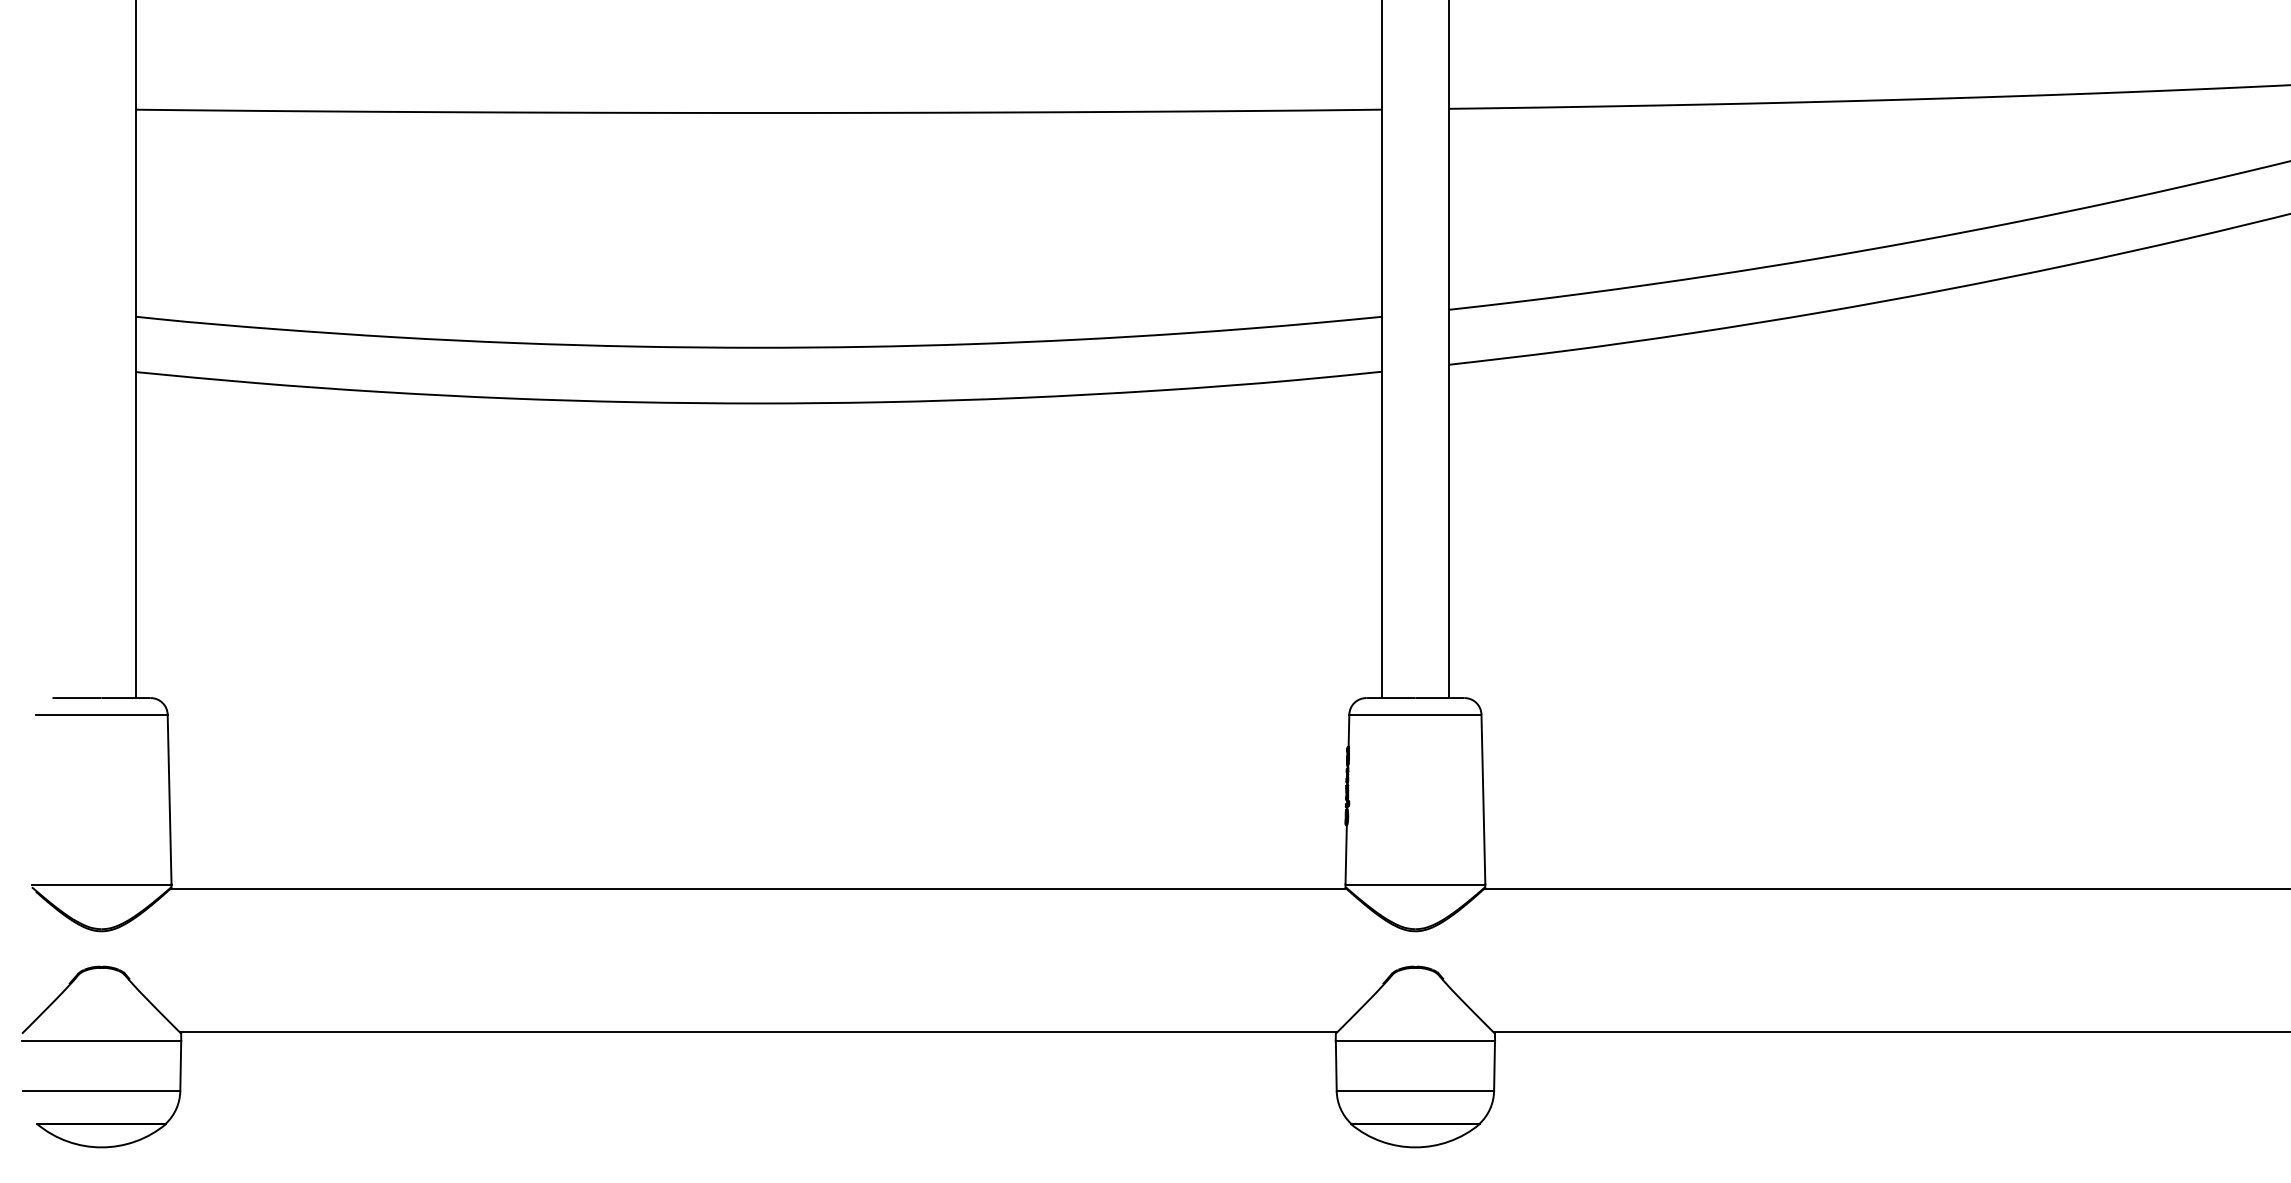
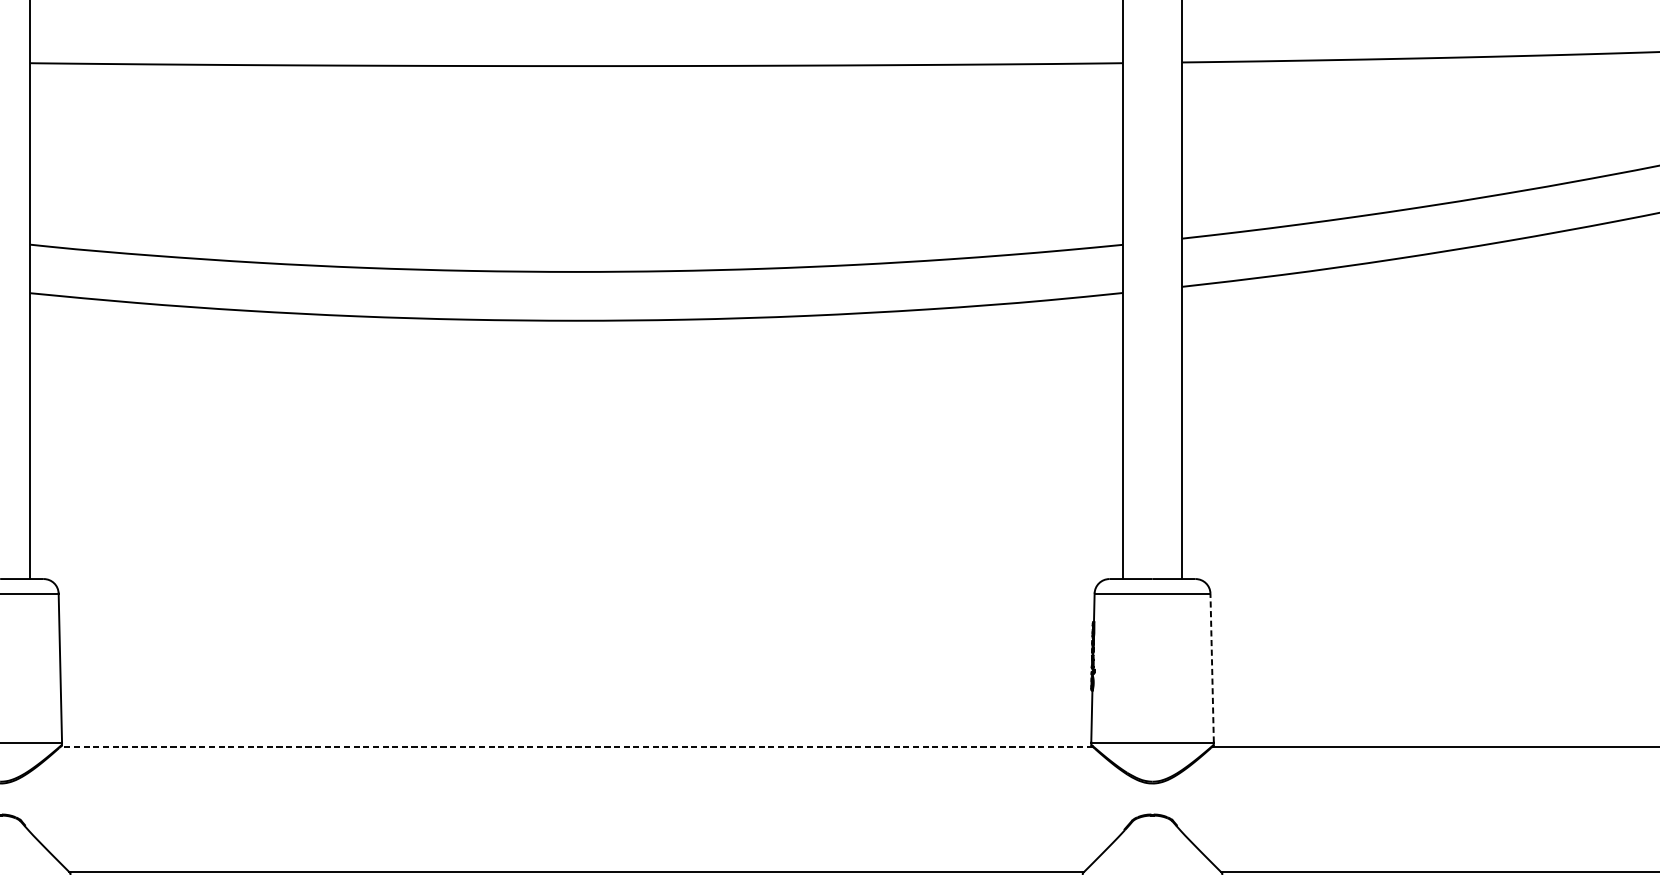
line: (1483, 799) -> (1212, 667), solid -> dashed
line: (758, 889) -> (576, 746), solid -> dashed

